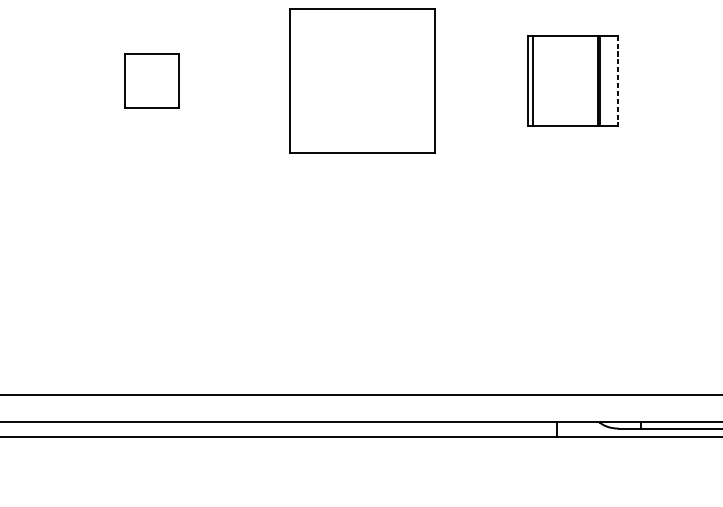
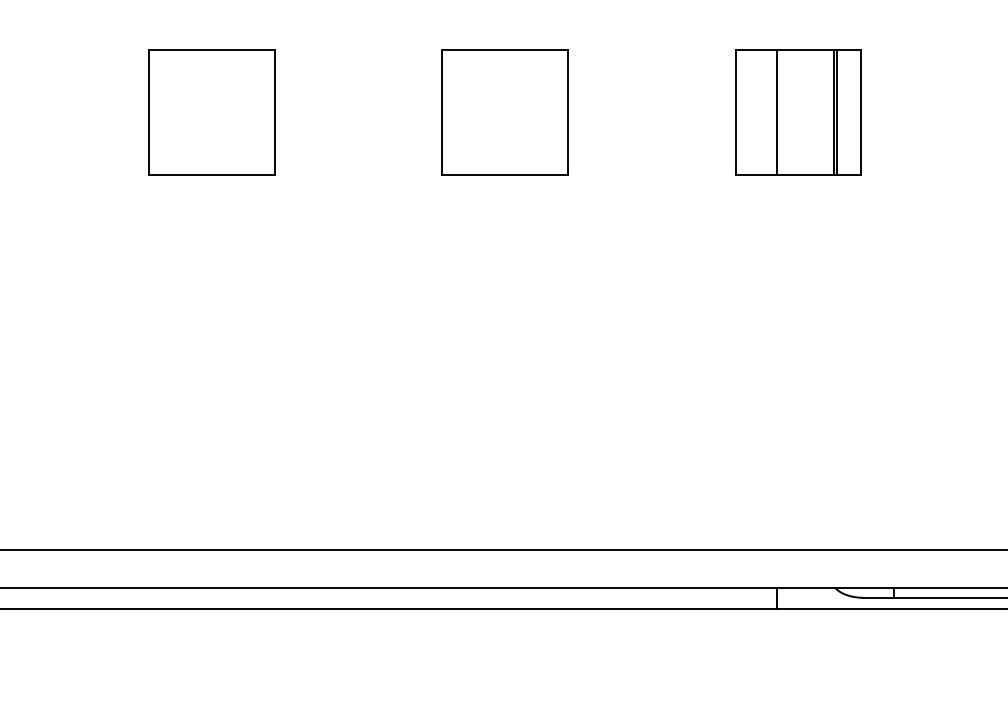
part: (151, 80) -> (211, 112), size x1.67
part: (361, 80) -> (504, 112), size x0.62
line: (533, 80) -> (776, 112), moved
line: (617, 80) -> (861, 112), dashed -> solid

